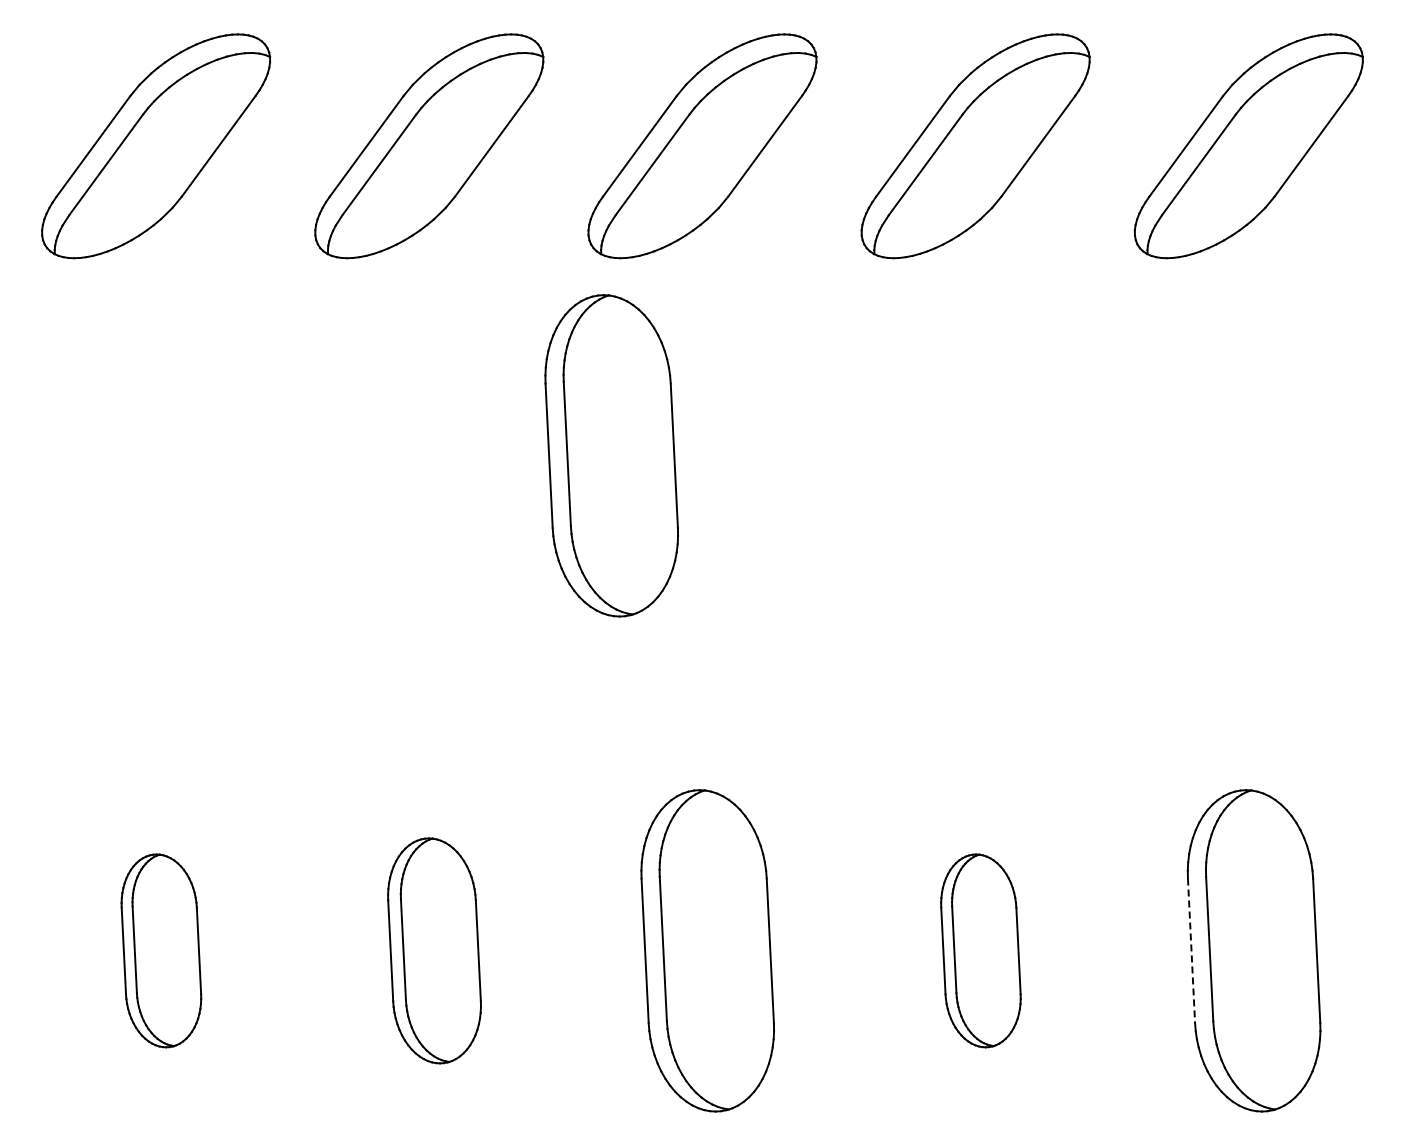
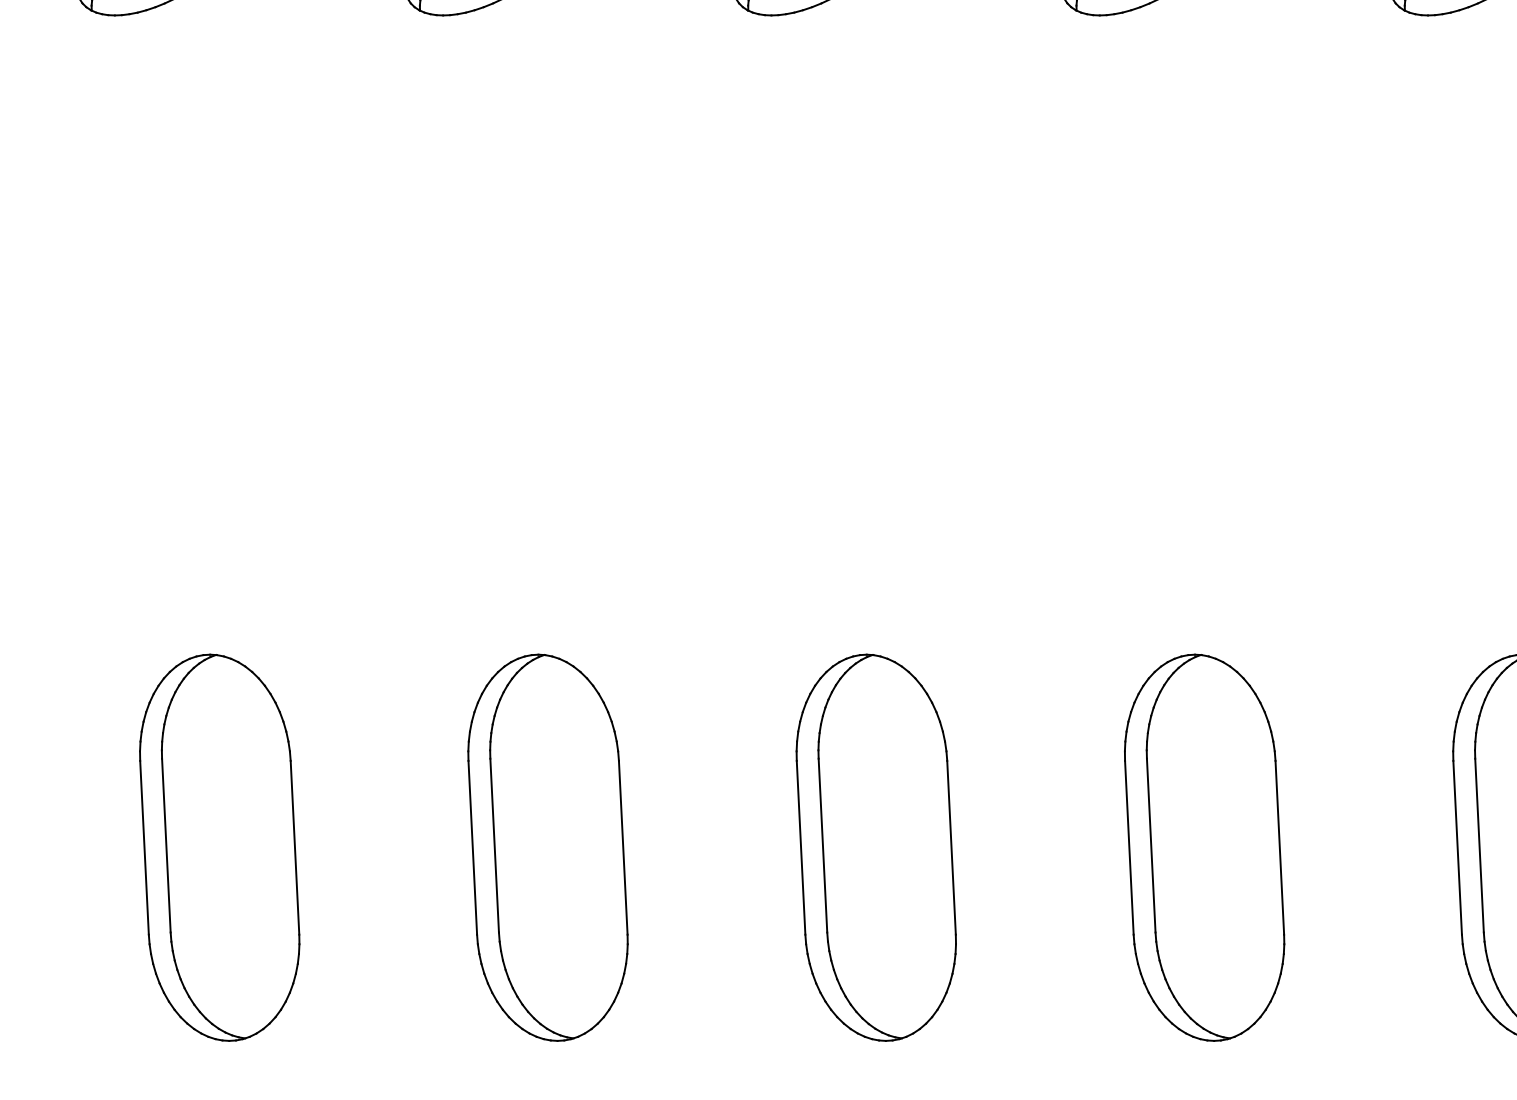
part: (611, 455) -> (760, 252), removed
part: (161, 950) -> (219, 847), size x1.67
part: (434, 950) -> (547, 847), size x1.43
part: (980, 950) -> (1204, 847), size x1.67
line: (1191, 951) -> (1457, 848), dashed -> solid

